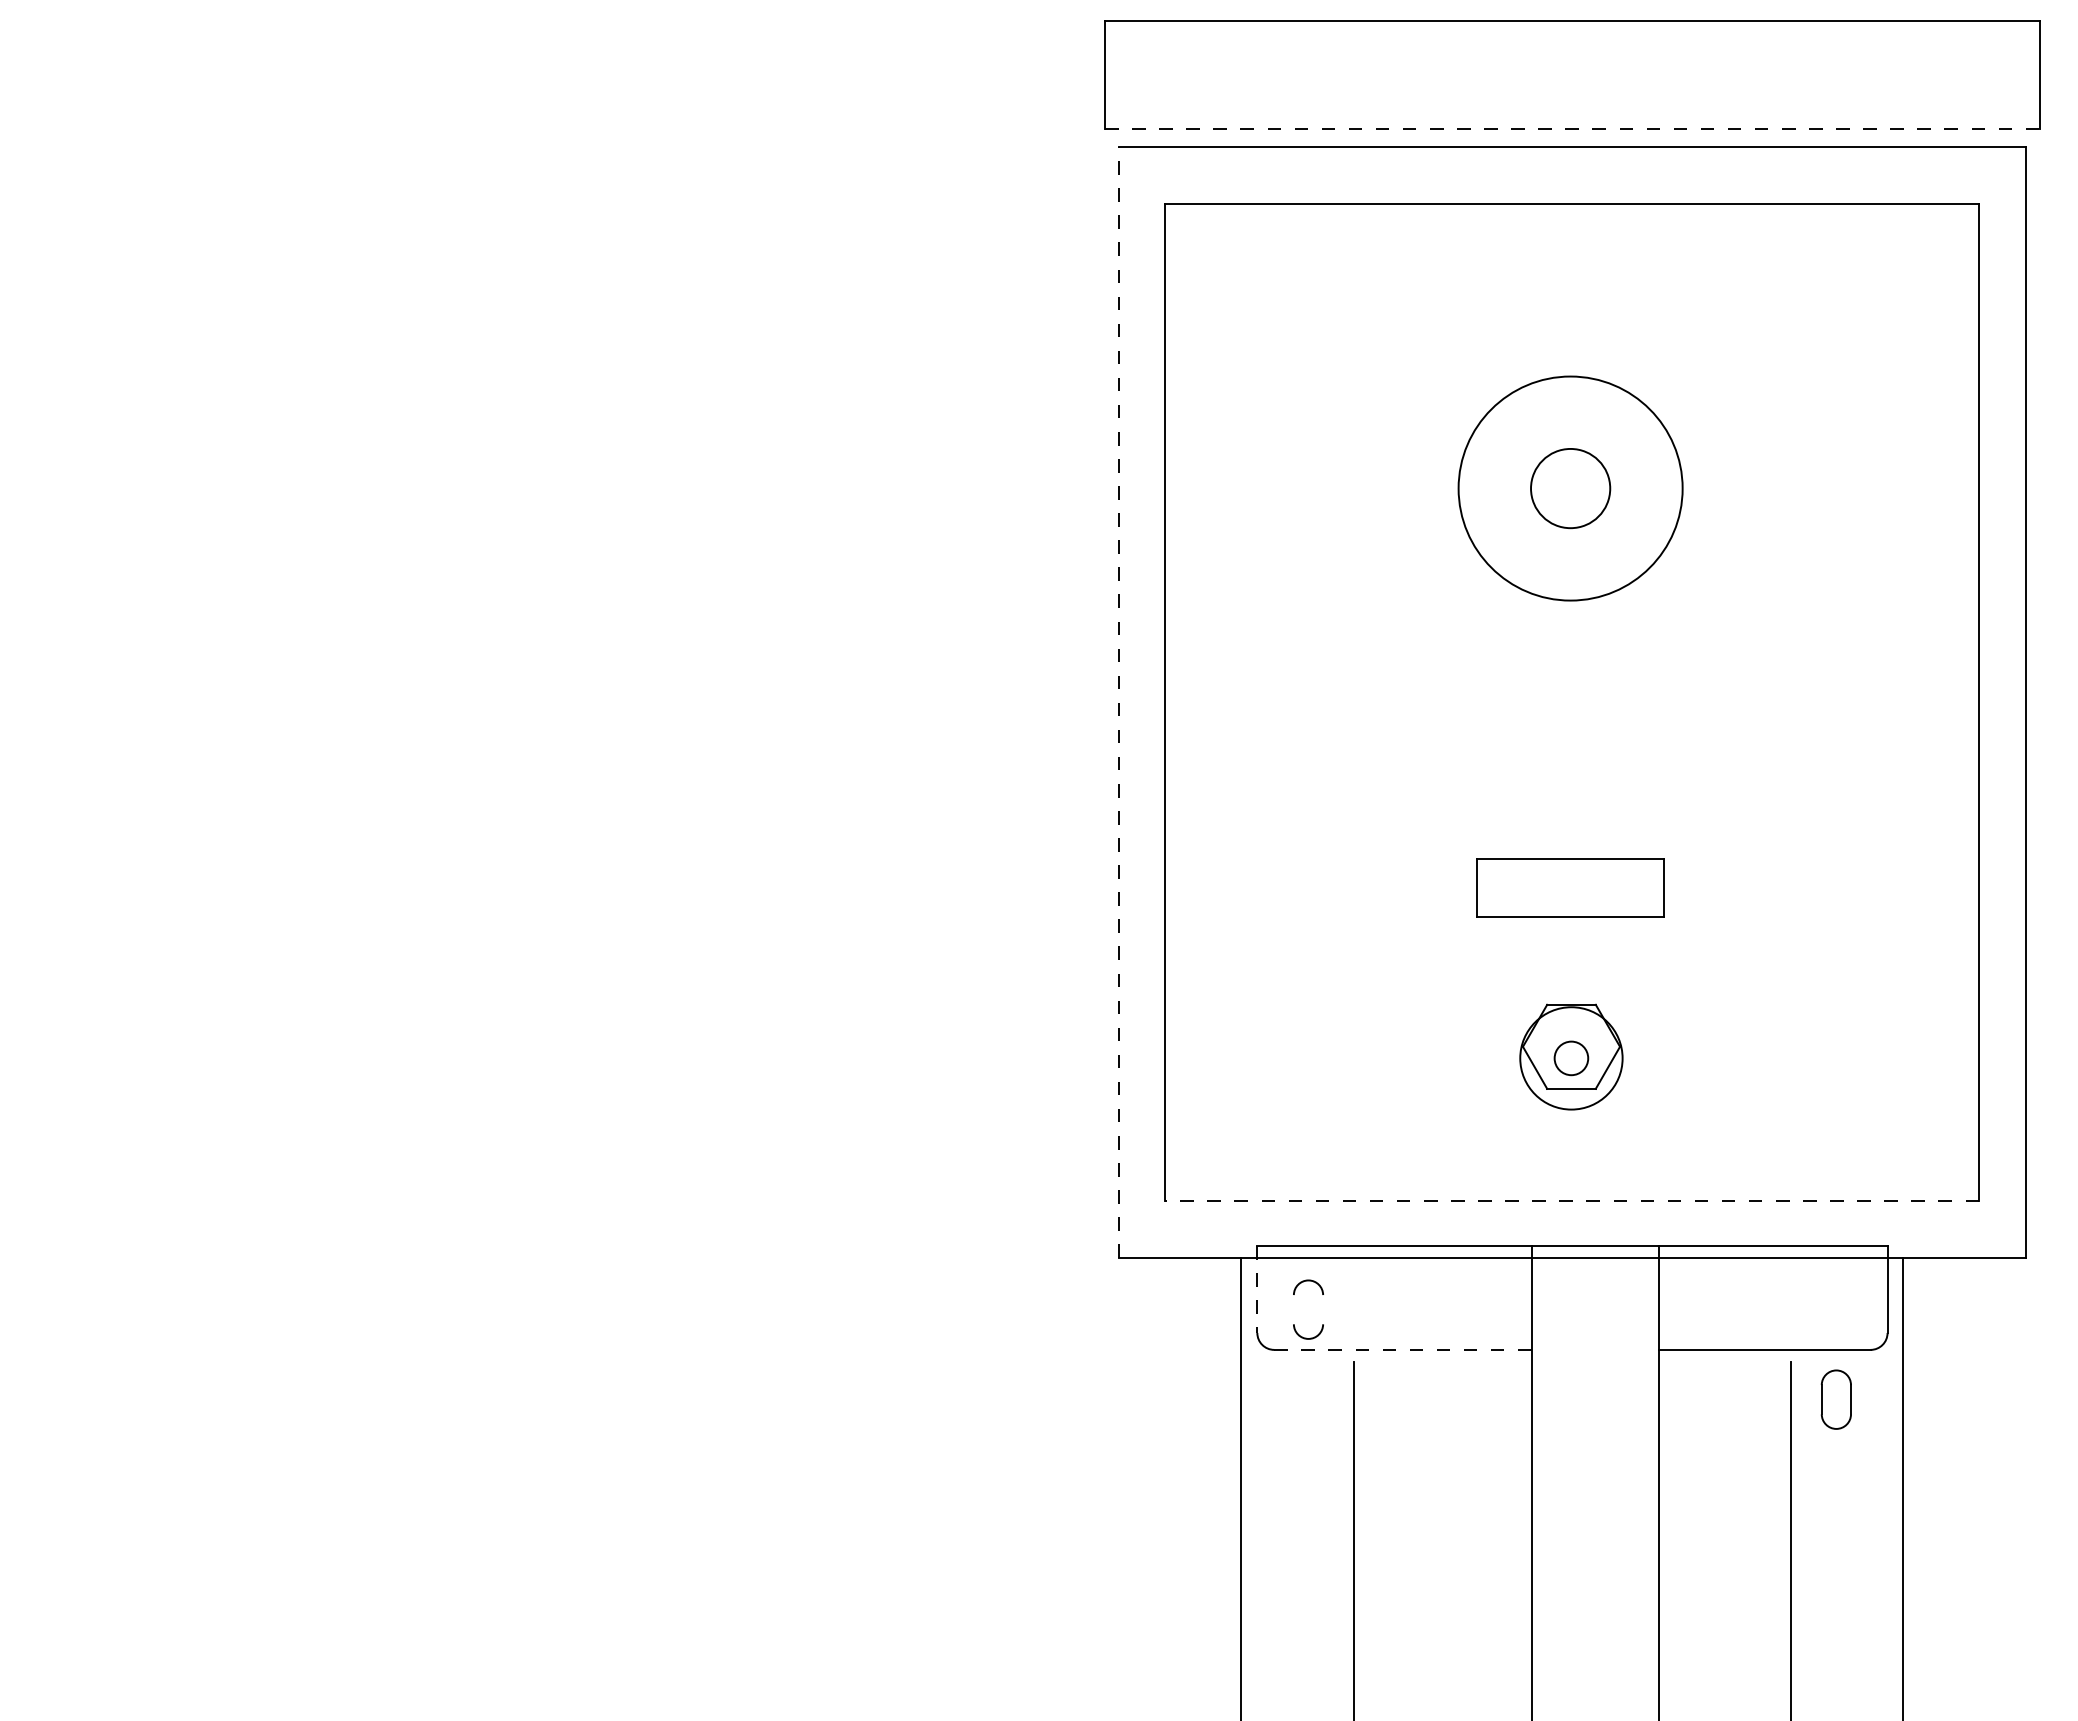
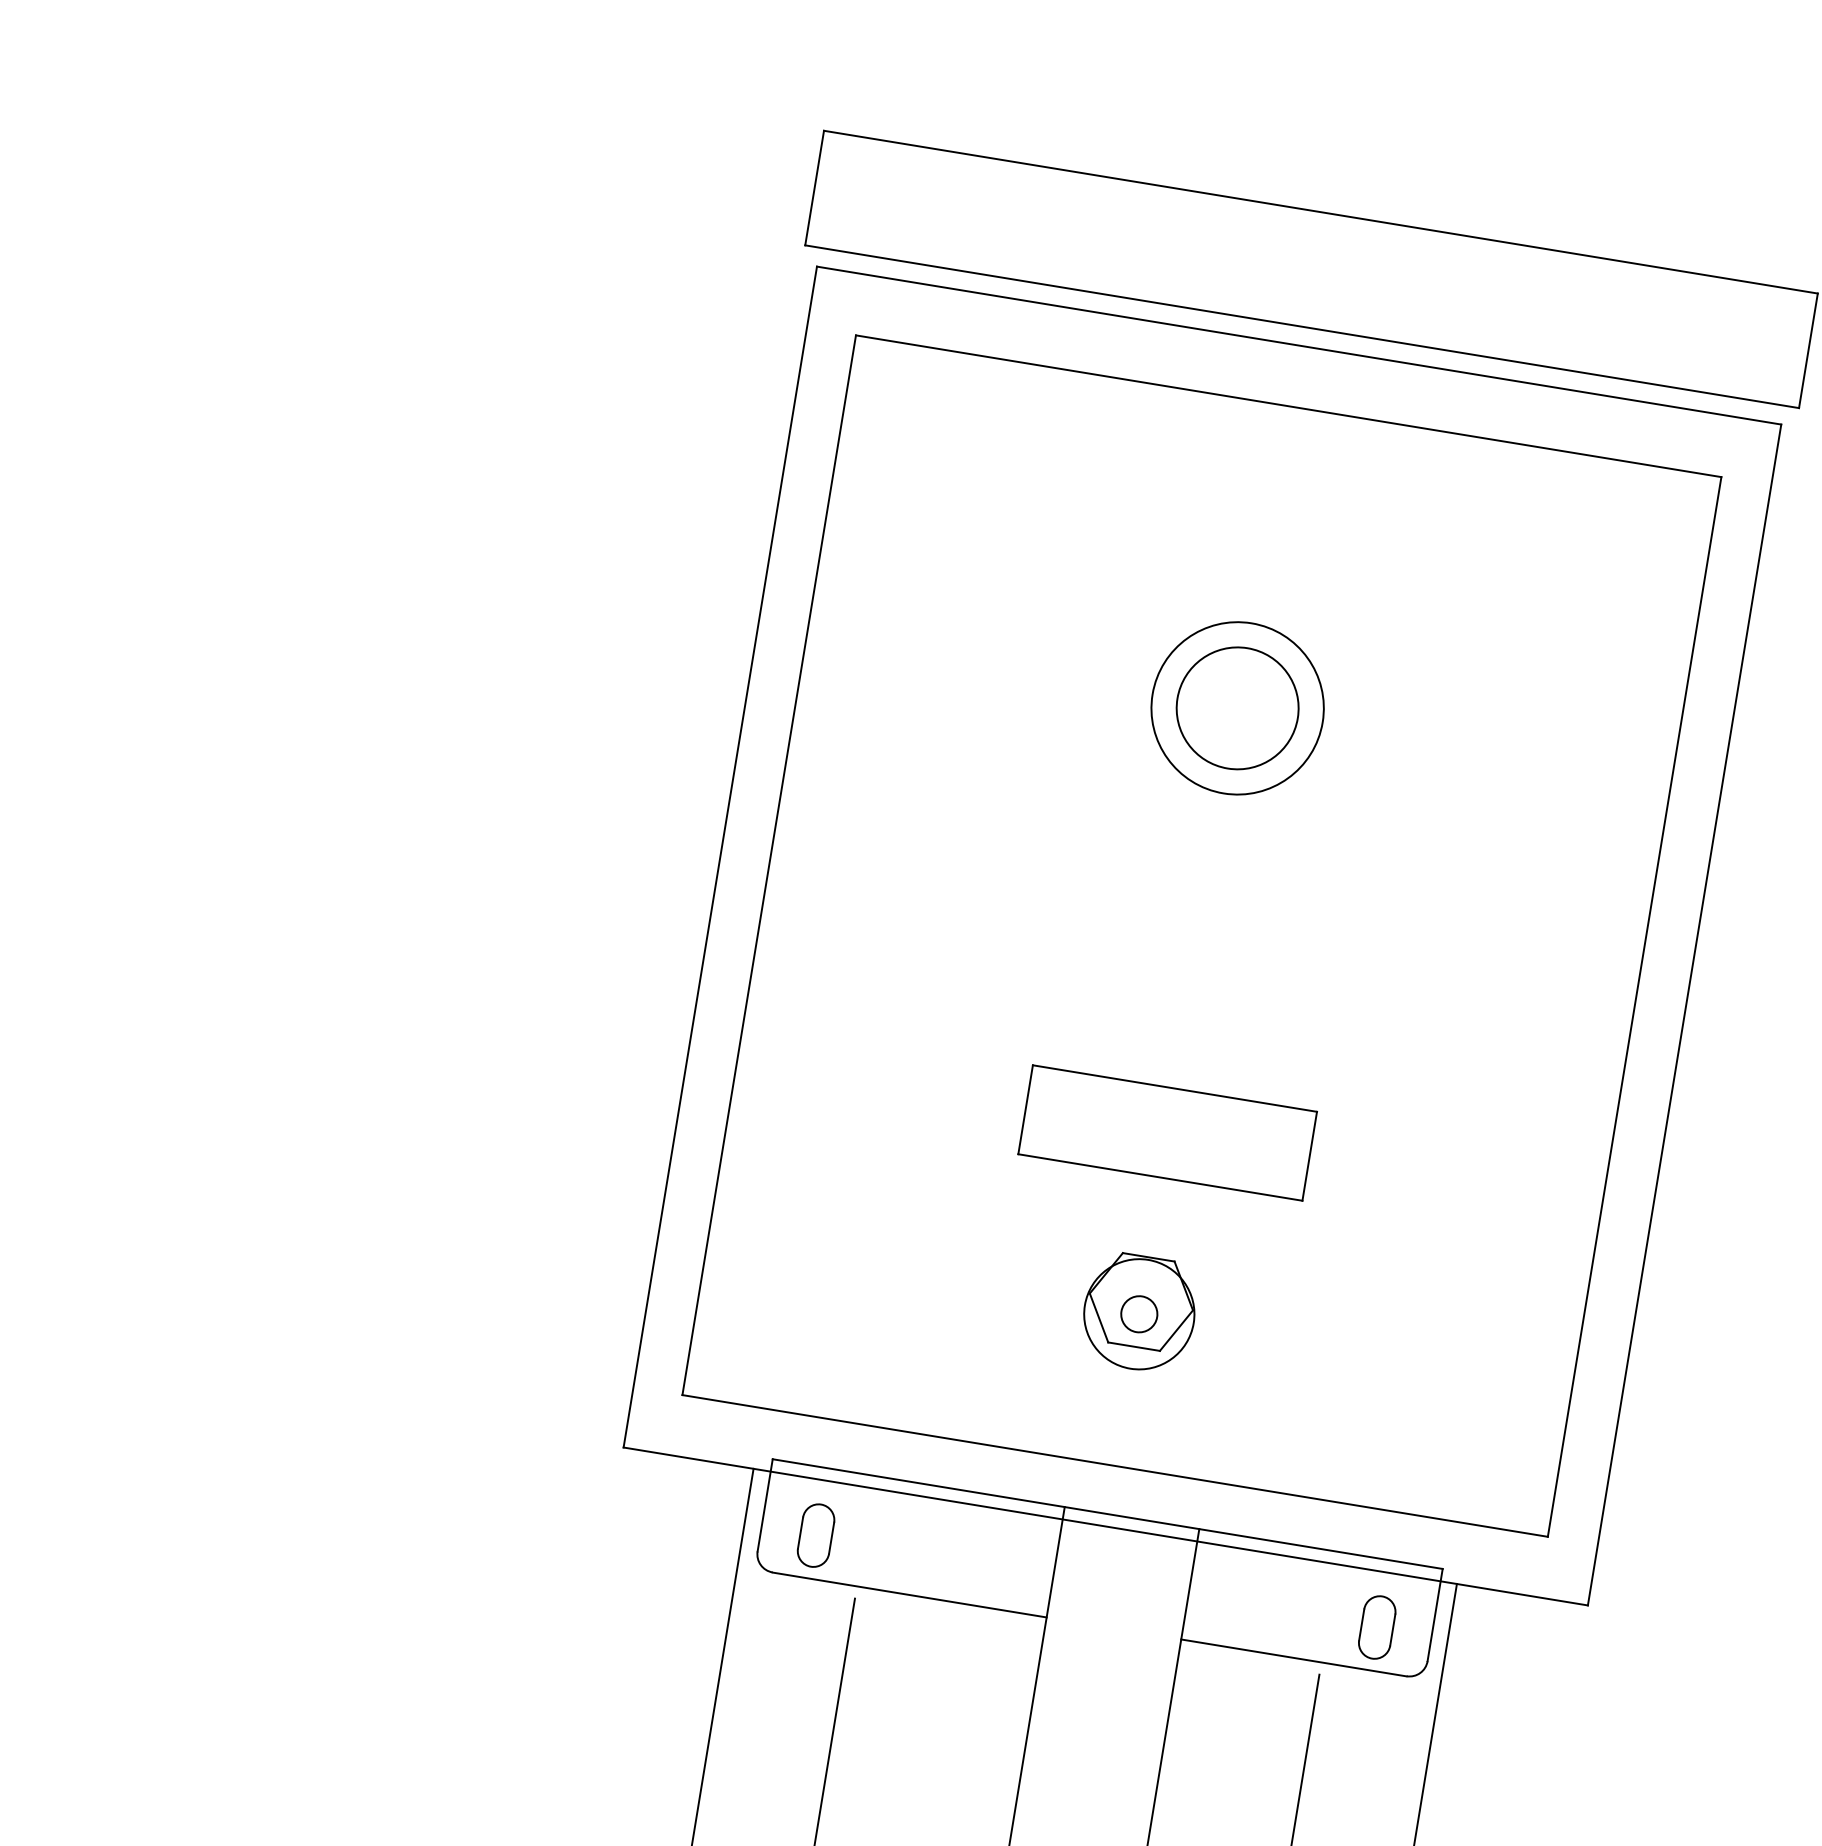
line: (1572, 129) -> (1302, 327), dashed -> solid
circle: (1570, 488) -> (1237, 708), size x0.71
circle: (1570, 488) -> (1237, 708), size x1.43
line: (1118, 701) -> (719, 856), dashed -> solid
part: (1570, 887) -> (1168, 1132), size x1.43
line: (1571, 1200) -> (1114, 1465), dashed -> solid
line: (1257, 1290) -> (765, 1506), dashed -> solid
line: (1293, 1309) -> (800, 1532), added
line: (1323, 1309) -> (832, 1538), added
line: (1403, 1350) -> (909, 1595), dashed -> solid
part: (1835, 1399) -> (1376, 1627), moved

